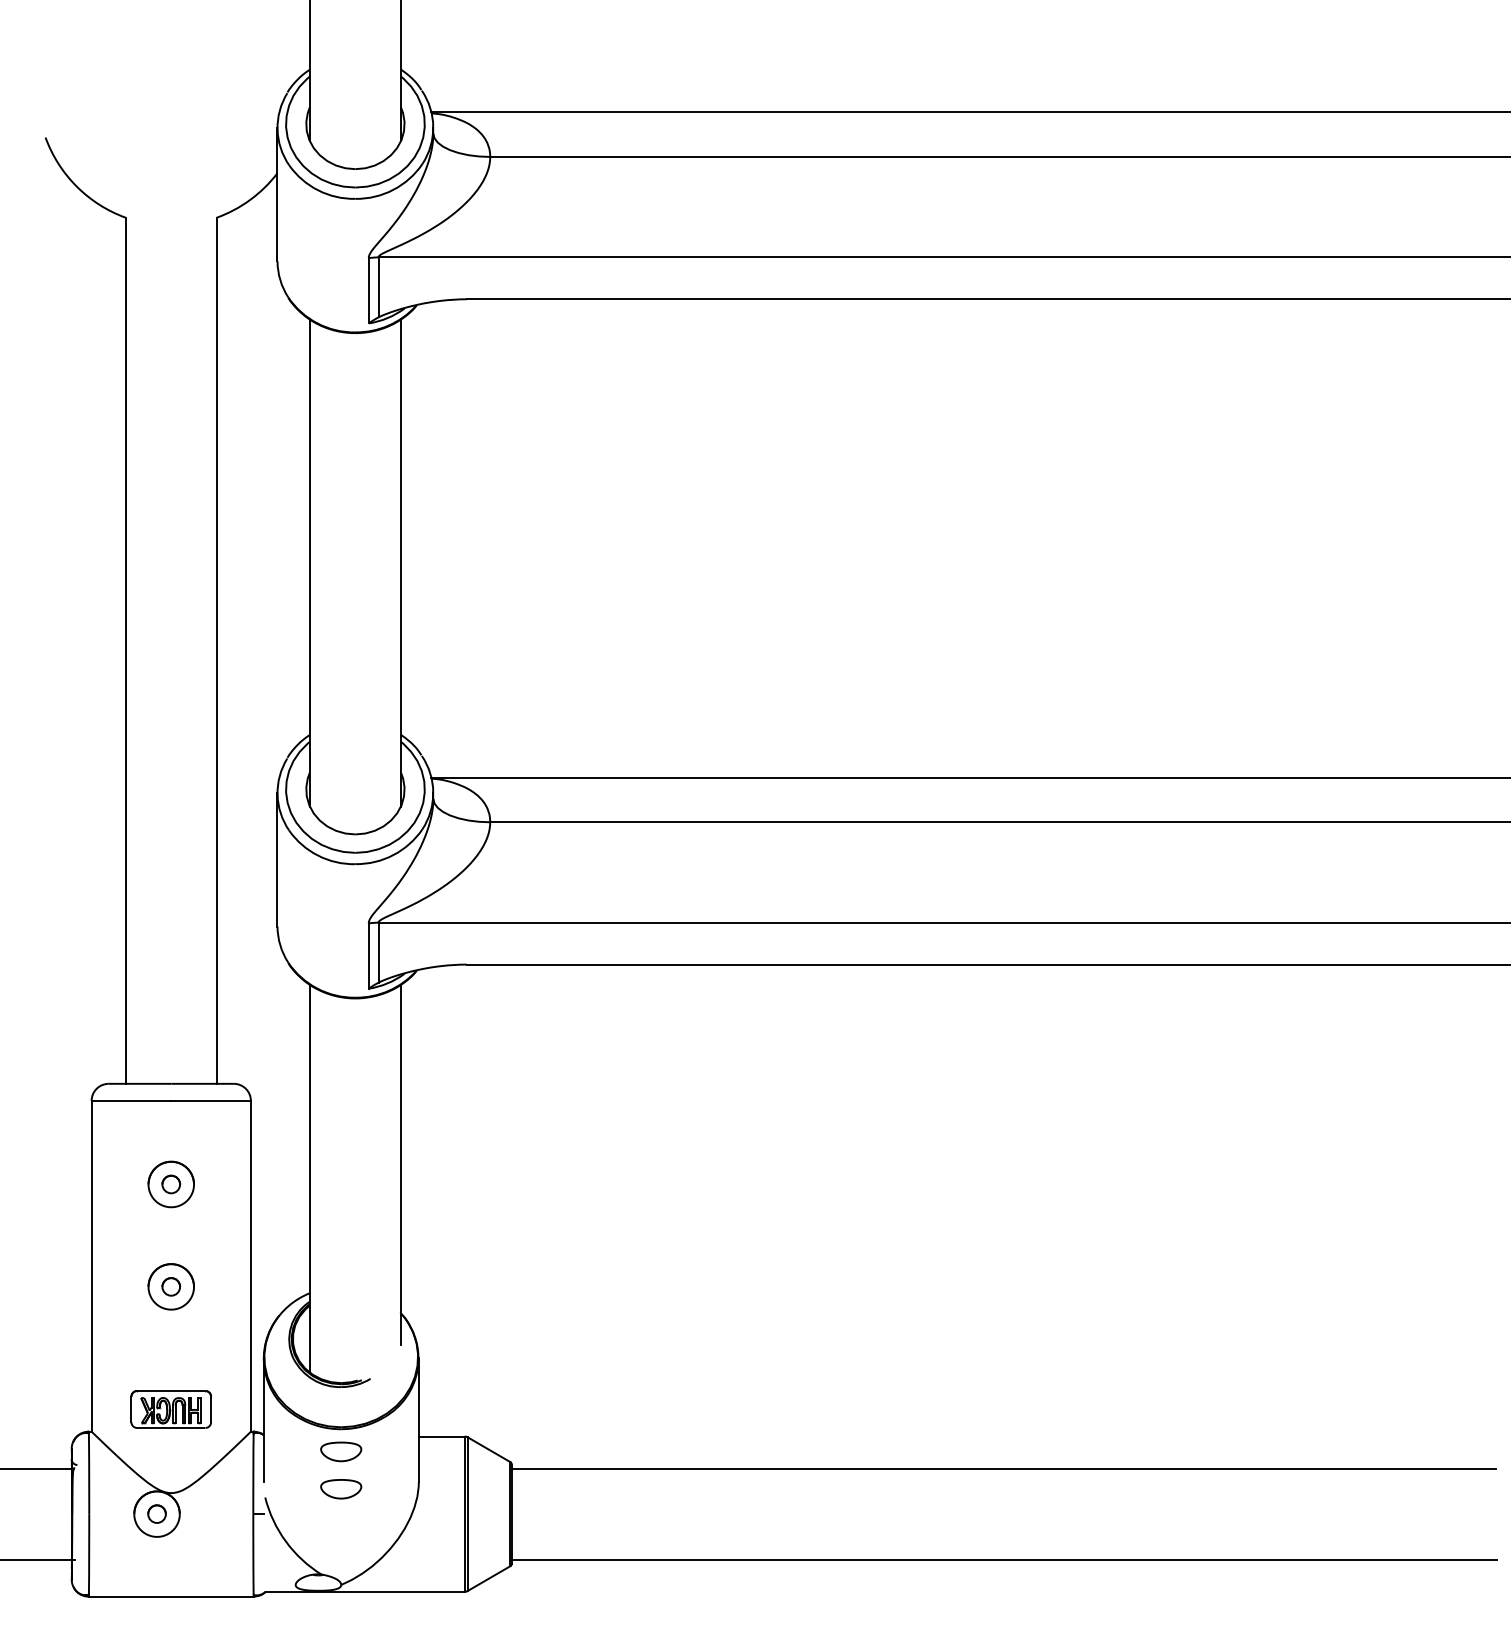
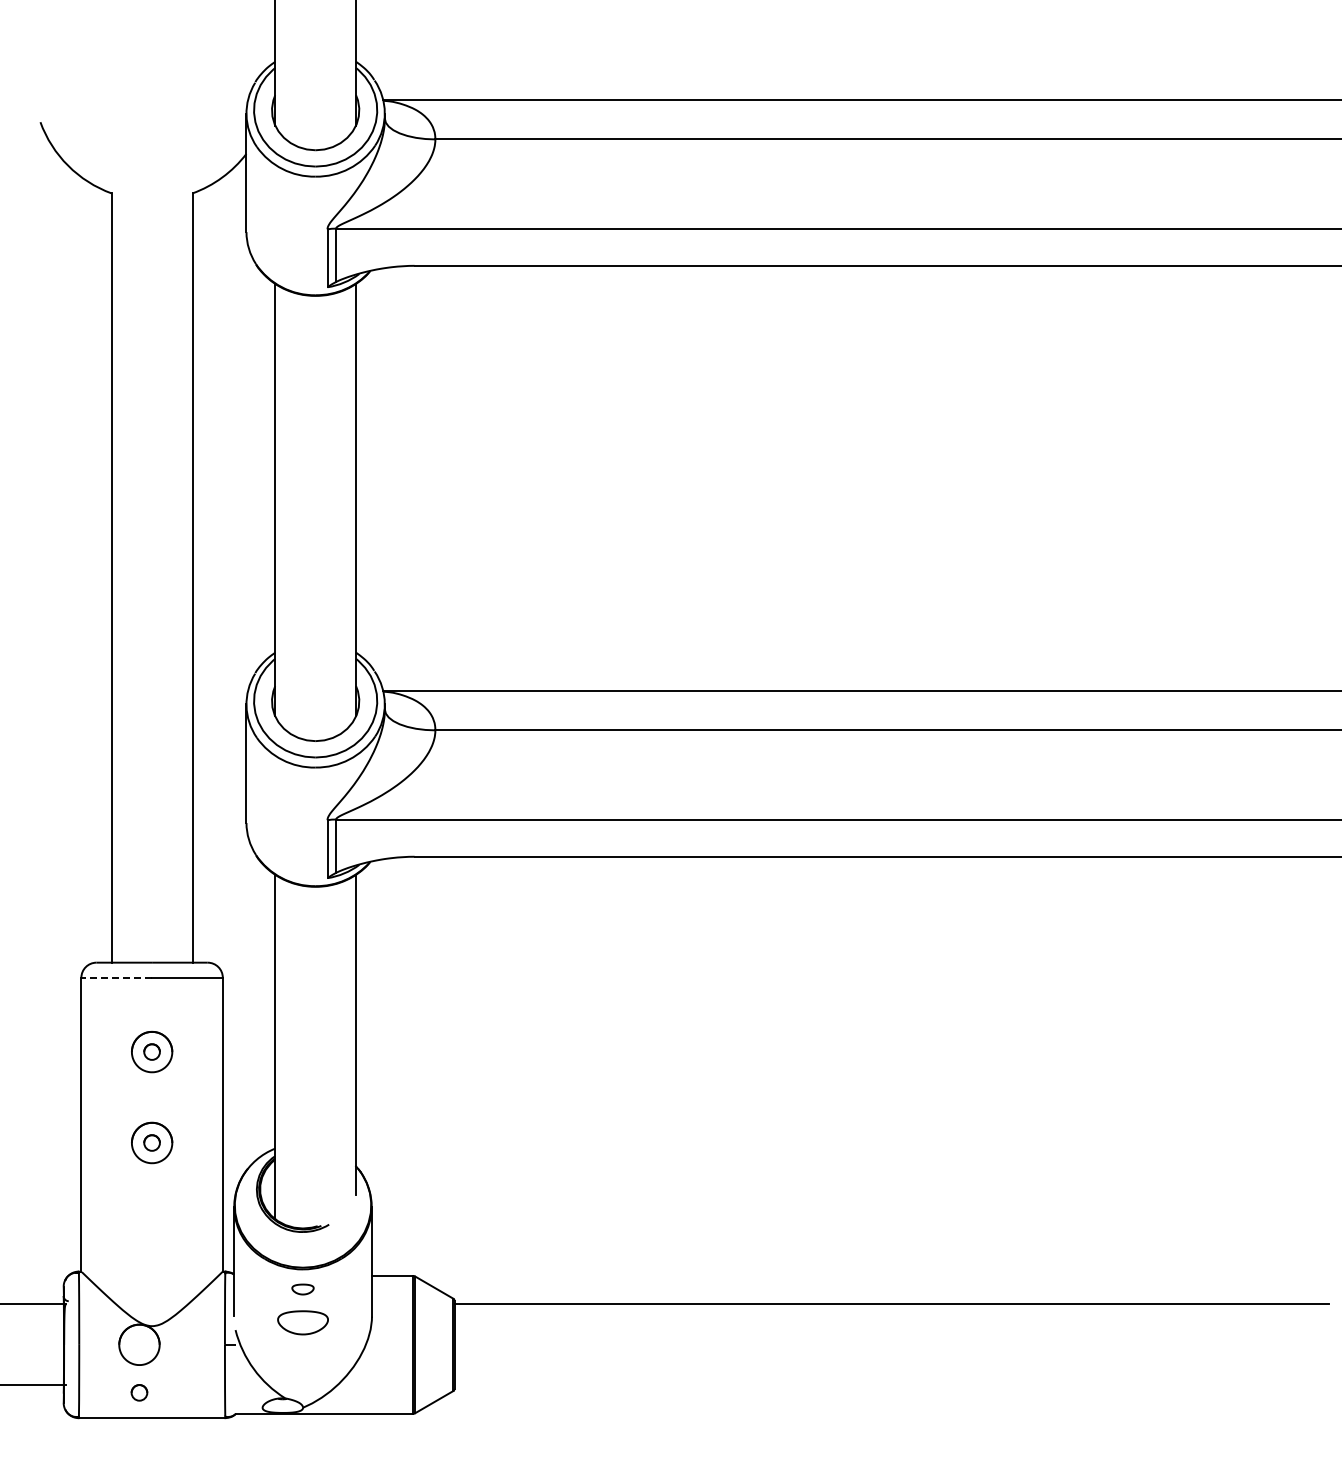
line: (131, 1100) -> (116, 977), solid -> dashed
part: (170, 1409) -> (151, 1251), removed
part: (340, 1451) -> (302, 1289), size x0.6
part: (340, 1488) -> (302, 1322), size x1.4
part: (157, 1513) -> (139, 1392), moved
line: (1003, 1559) -> (891, 1385), removed

